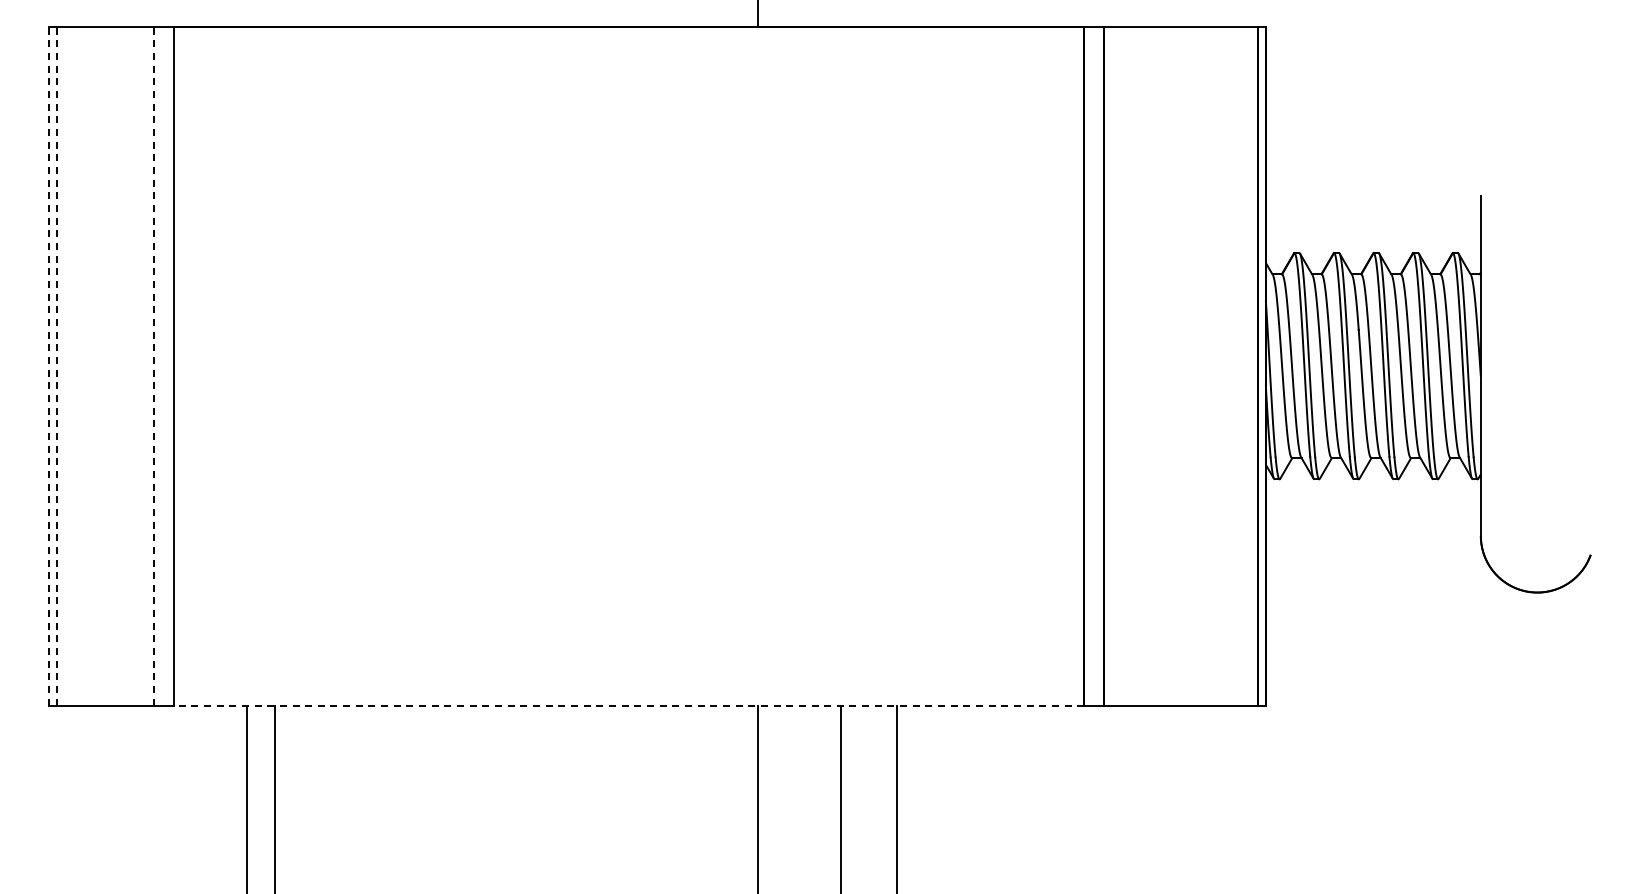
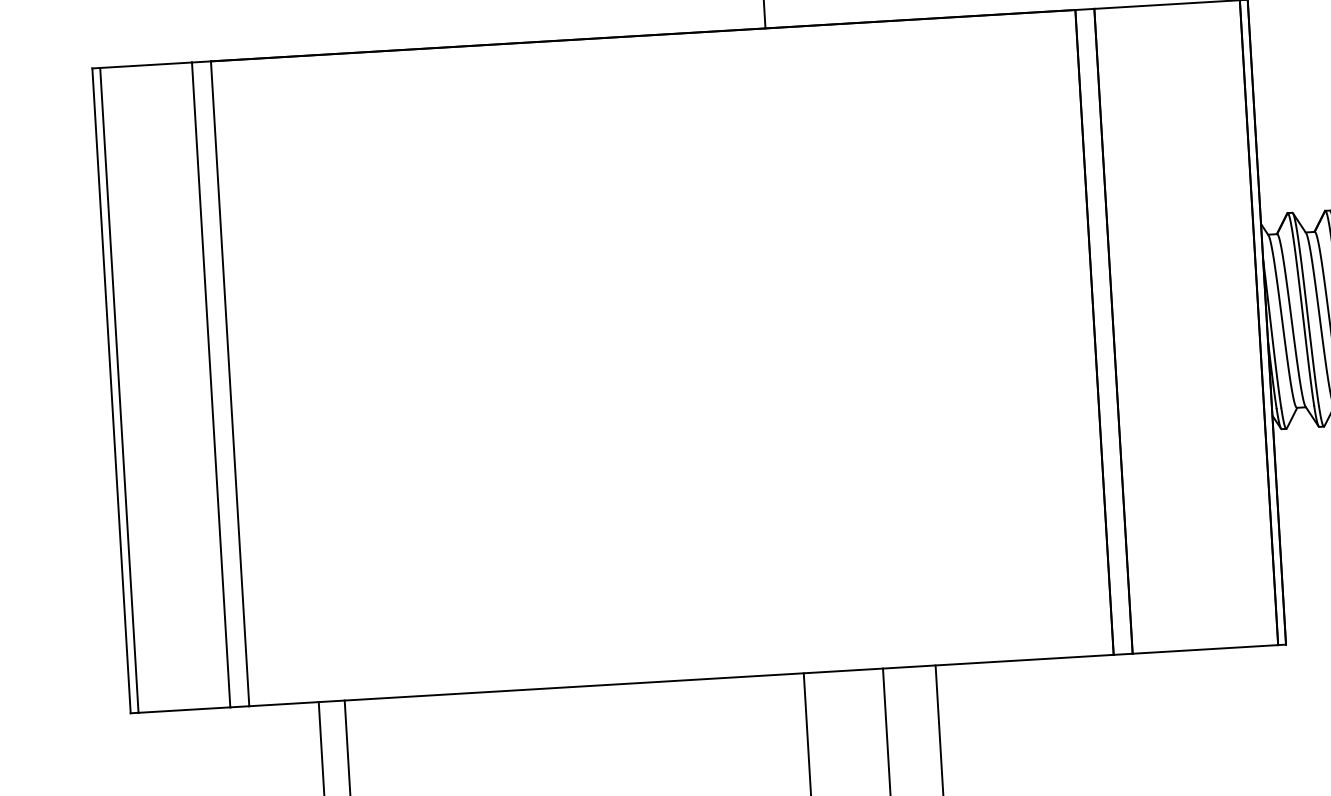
line: (49, 366) -> (111, 391), dashed -> solid
line: (57, 366) -> (119, 390), dashed -> solid
line: (154, 366) -> (211, 385), dashed -> solid
line: (628, 705) -> (680, 680), dashed -> solid

